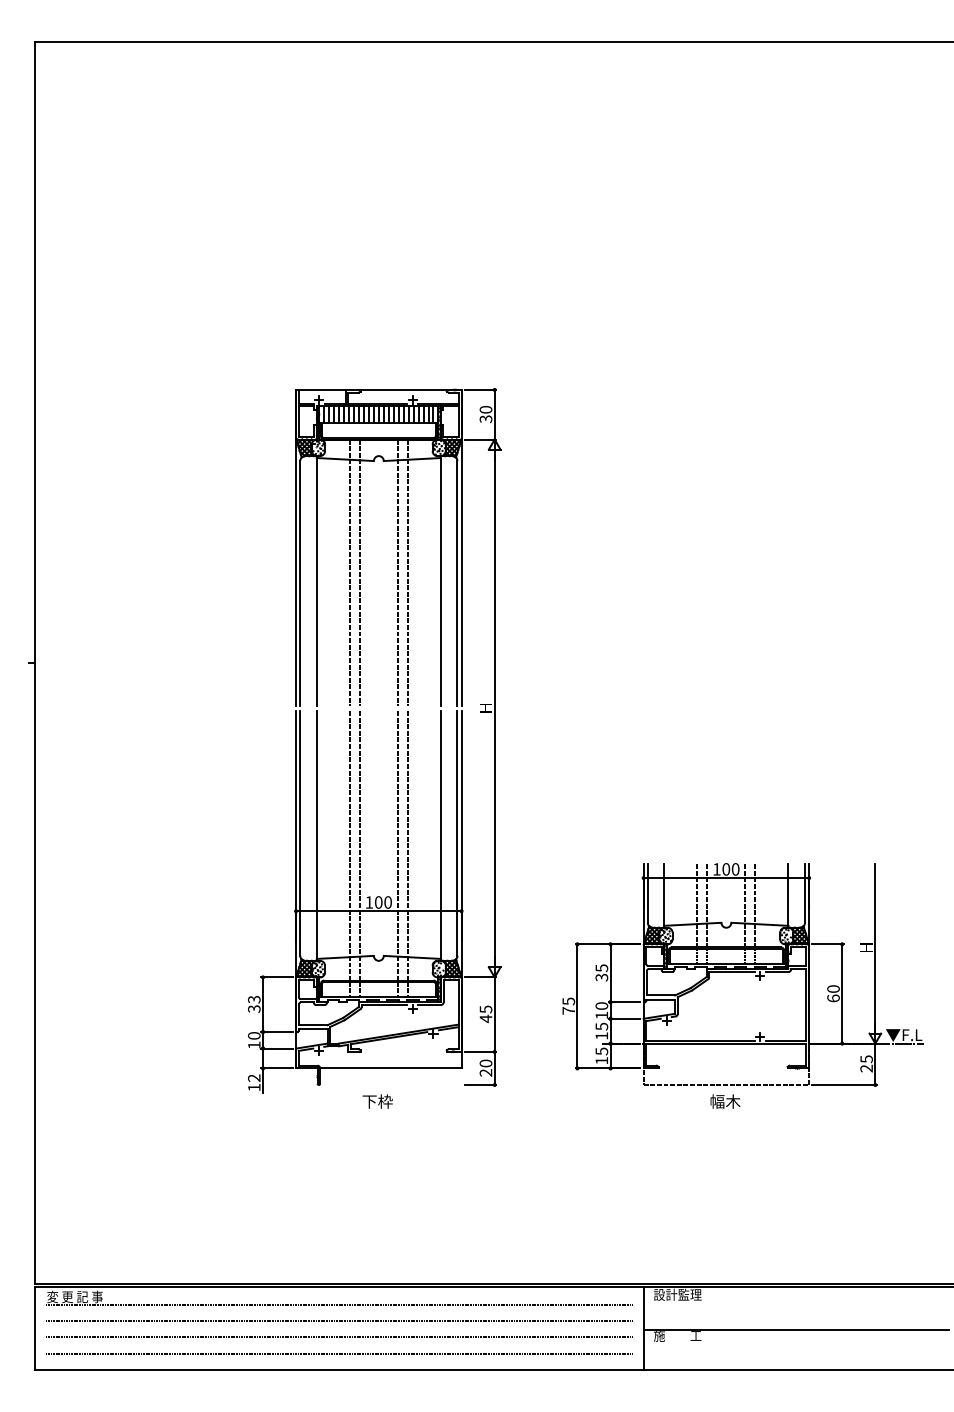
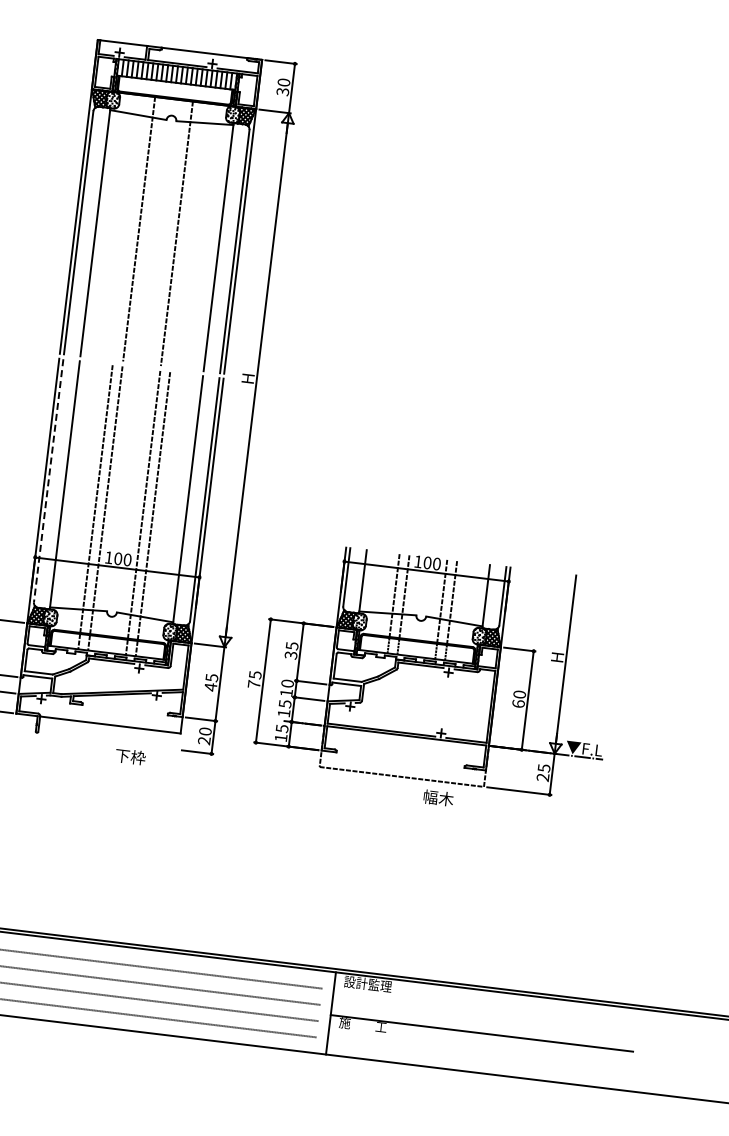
line: (349, 572) -> (128, 227), removed
line: (407, 572) -> (186, 234), removed
line: (300, 833) -> (48, 480), solid -> dashed
part: (742, 974) -> (431, 669), moved
text: (377, 1101) -> (130, 756), moved

